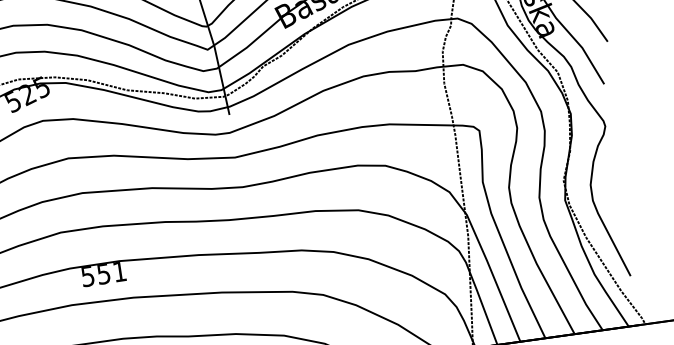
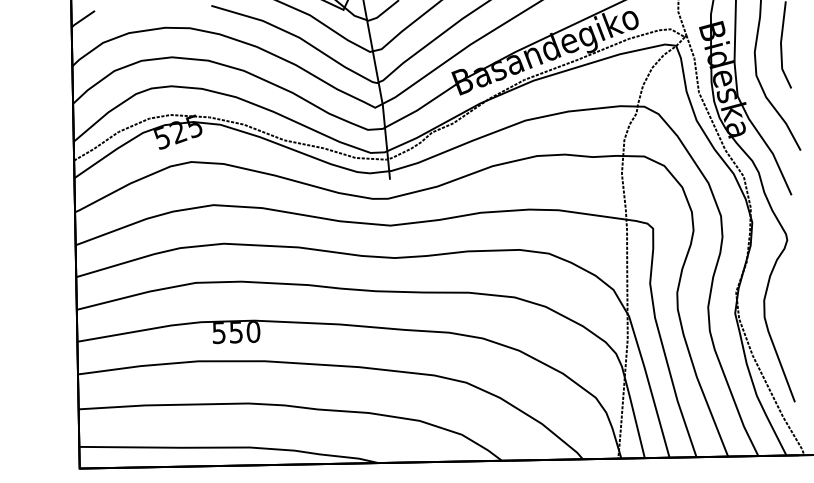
text: (119, 272) -> (253, 332), 551 -> 550

